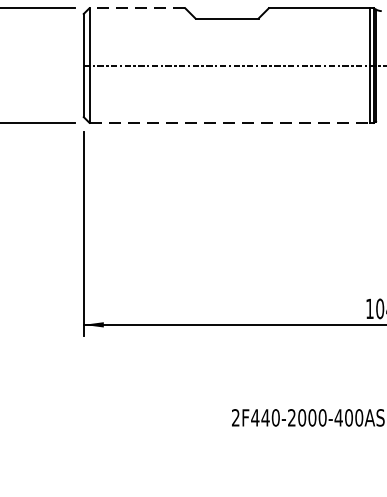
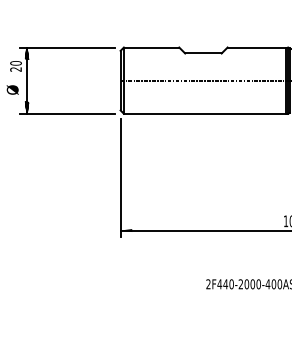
line: (137, 8) -> (151, 47), dashed -> solid
line: (230, 122) -> (205, 113), dashed -> solid

